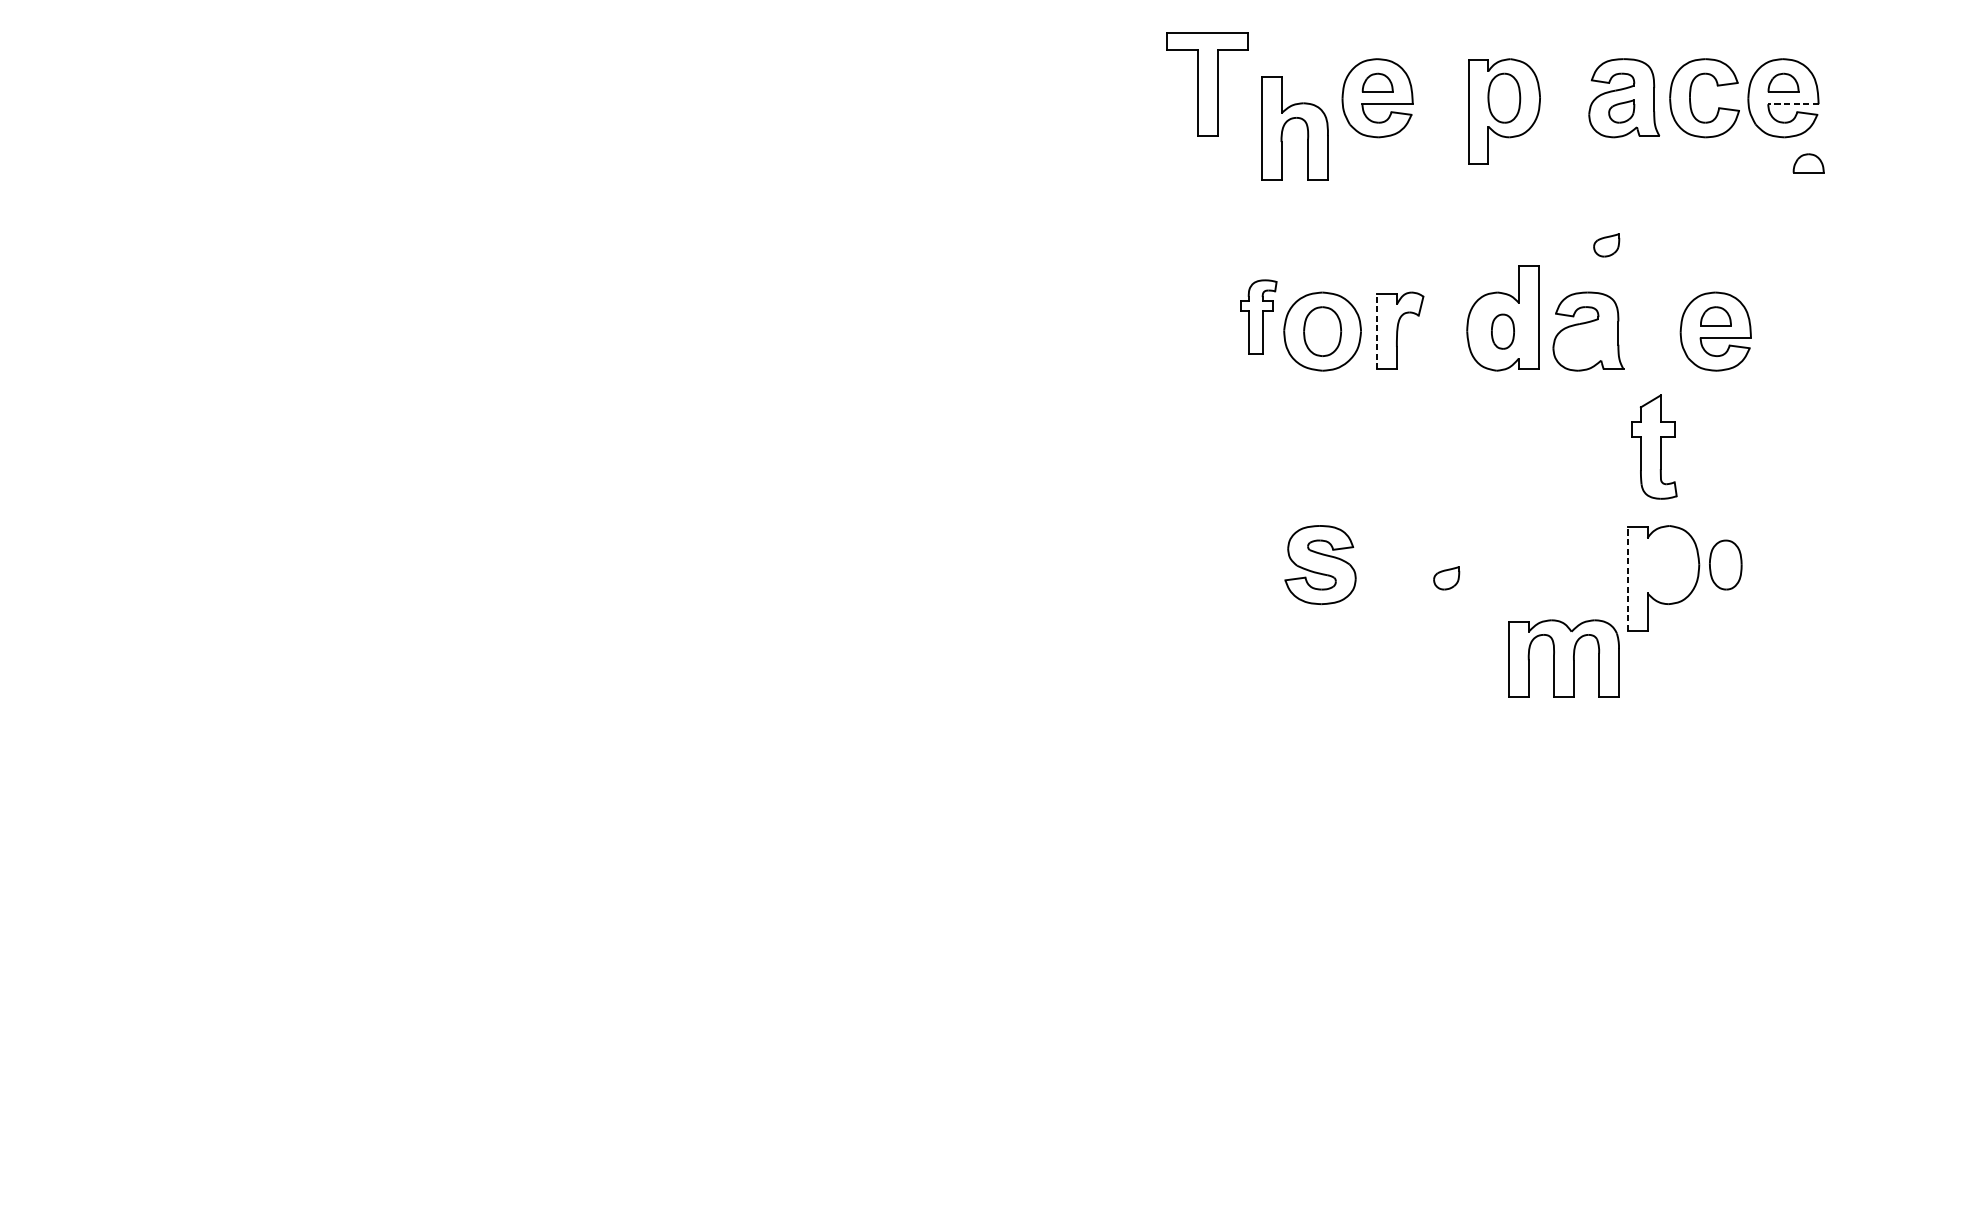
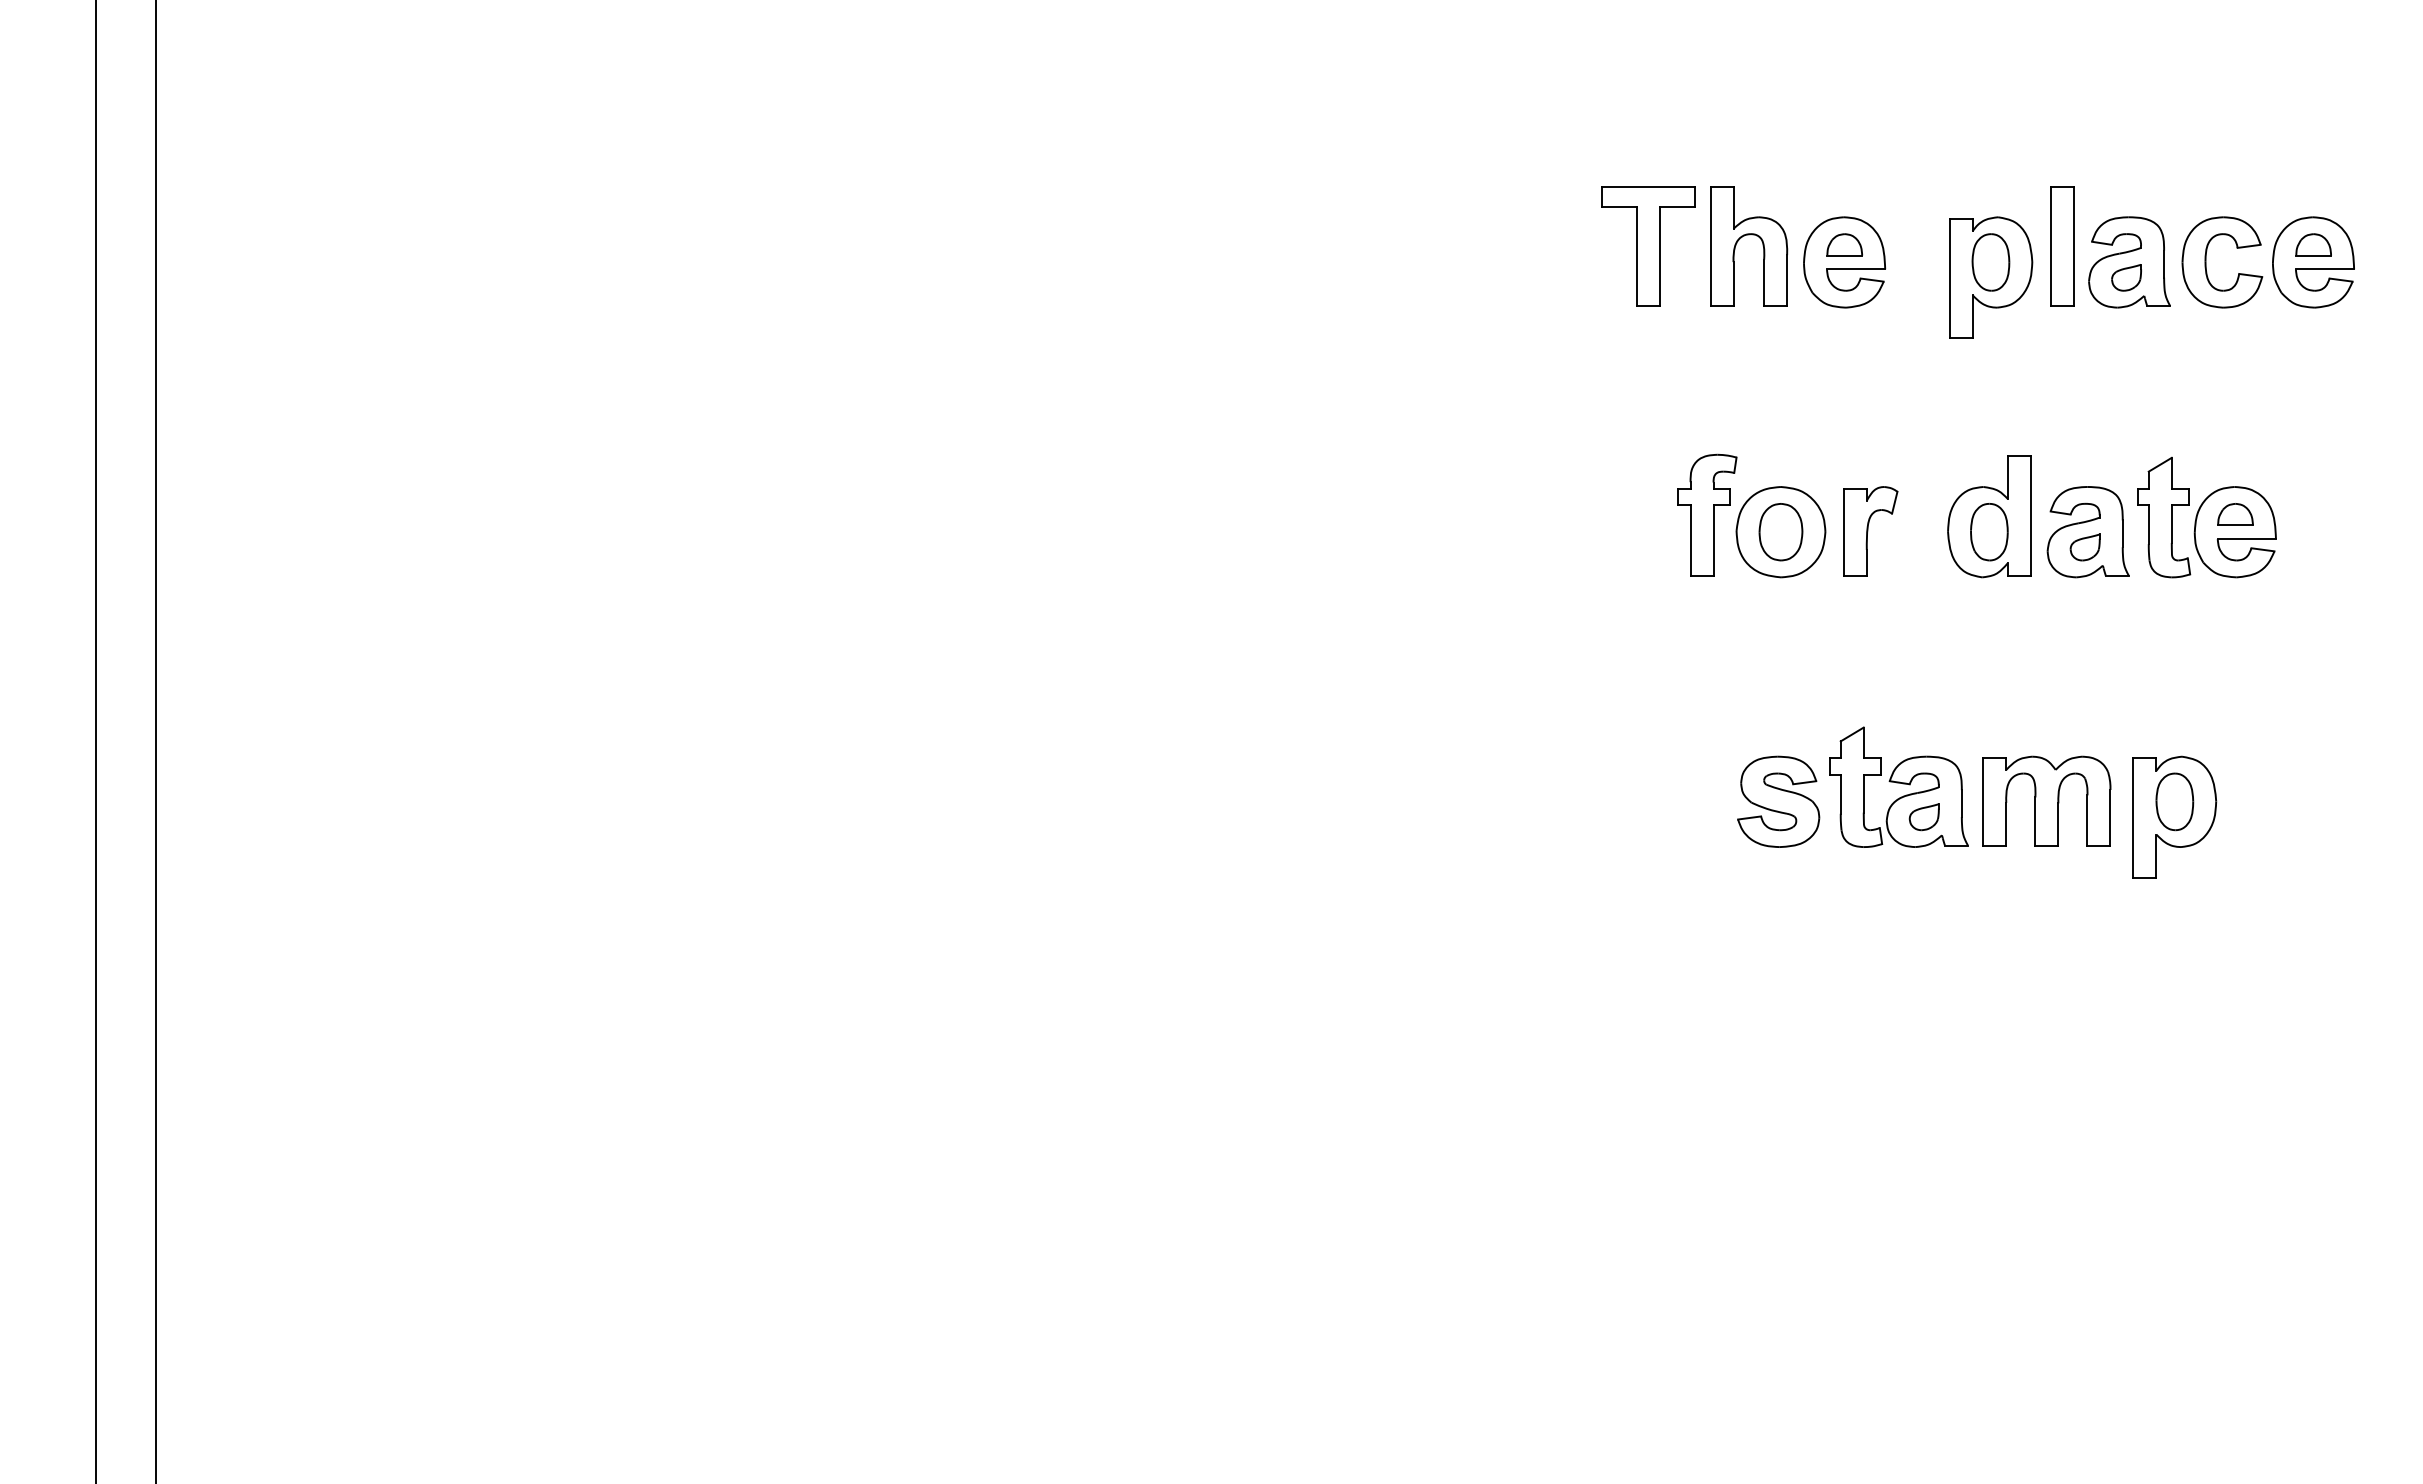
part: (1566, 84) -> (2062, 246), added
line: (1792, 104) -> (2324, 269), dashed -> solid
part: (1295, 119) -> (1749, 235), moved
part: (1808, 163) -> (2342, 337), removed
part: (1606, 245) -> (2084, 547), moved
part: (1259, 316) -> (1707, 514), size x1.43
line: (1376, 331) -> (1843, 532), dashed -> solid
part: (1503, 331) -> (1989, 532), size x1.43
part: (1654, 447) -> (2164, 517), moved
part: (1424, 551) -> (1898, 786), added
part: (1725, 564) -> (2174, 801), moved
line: (1627, 578) -> (2133, 817), dashed -> solid
part: (1563, 658) -> (2046, 800), moved

